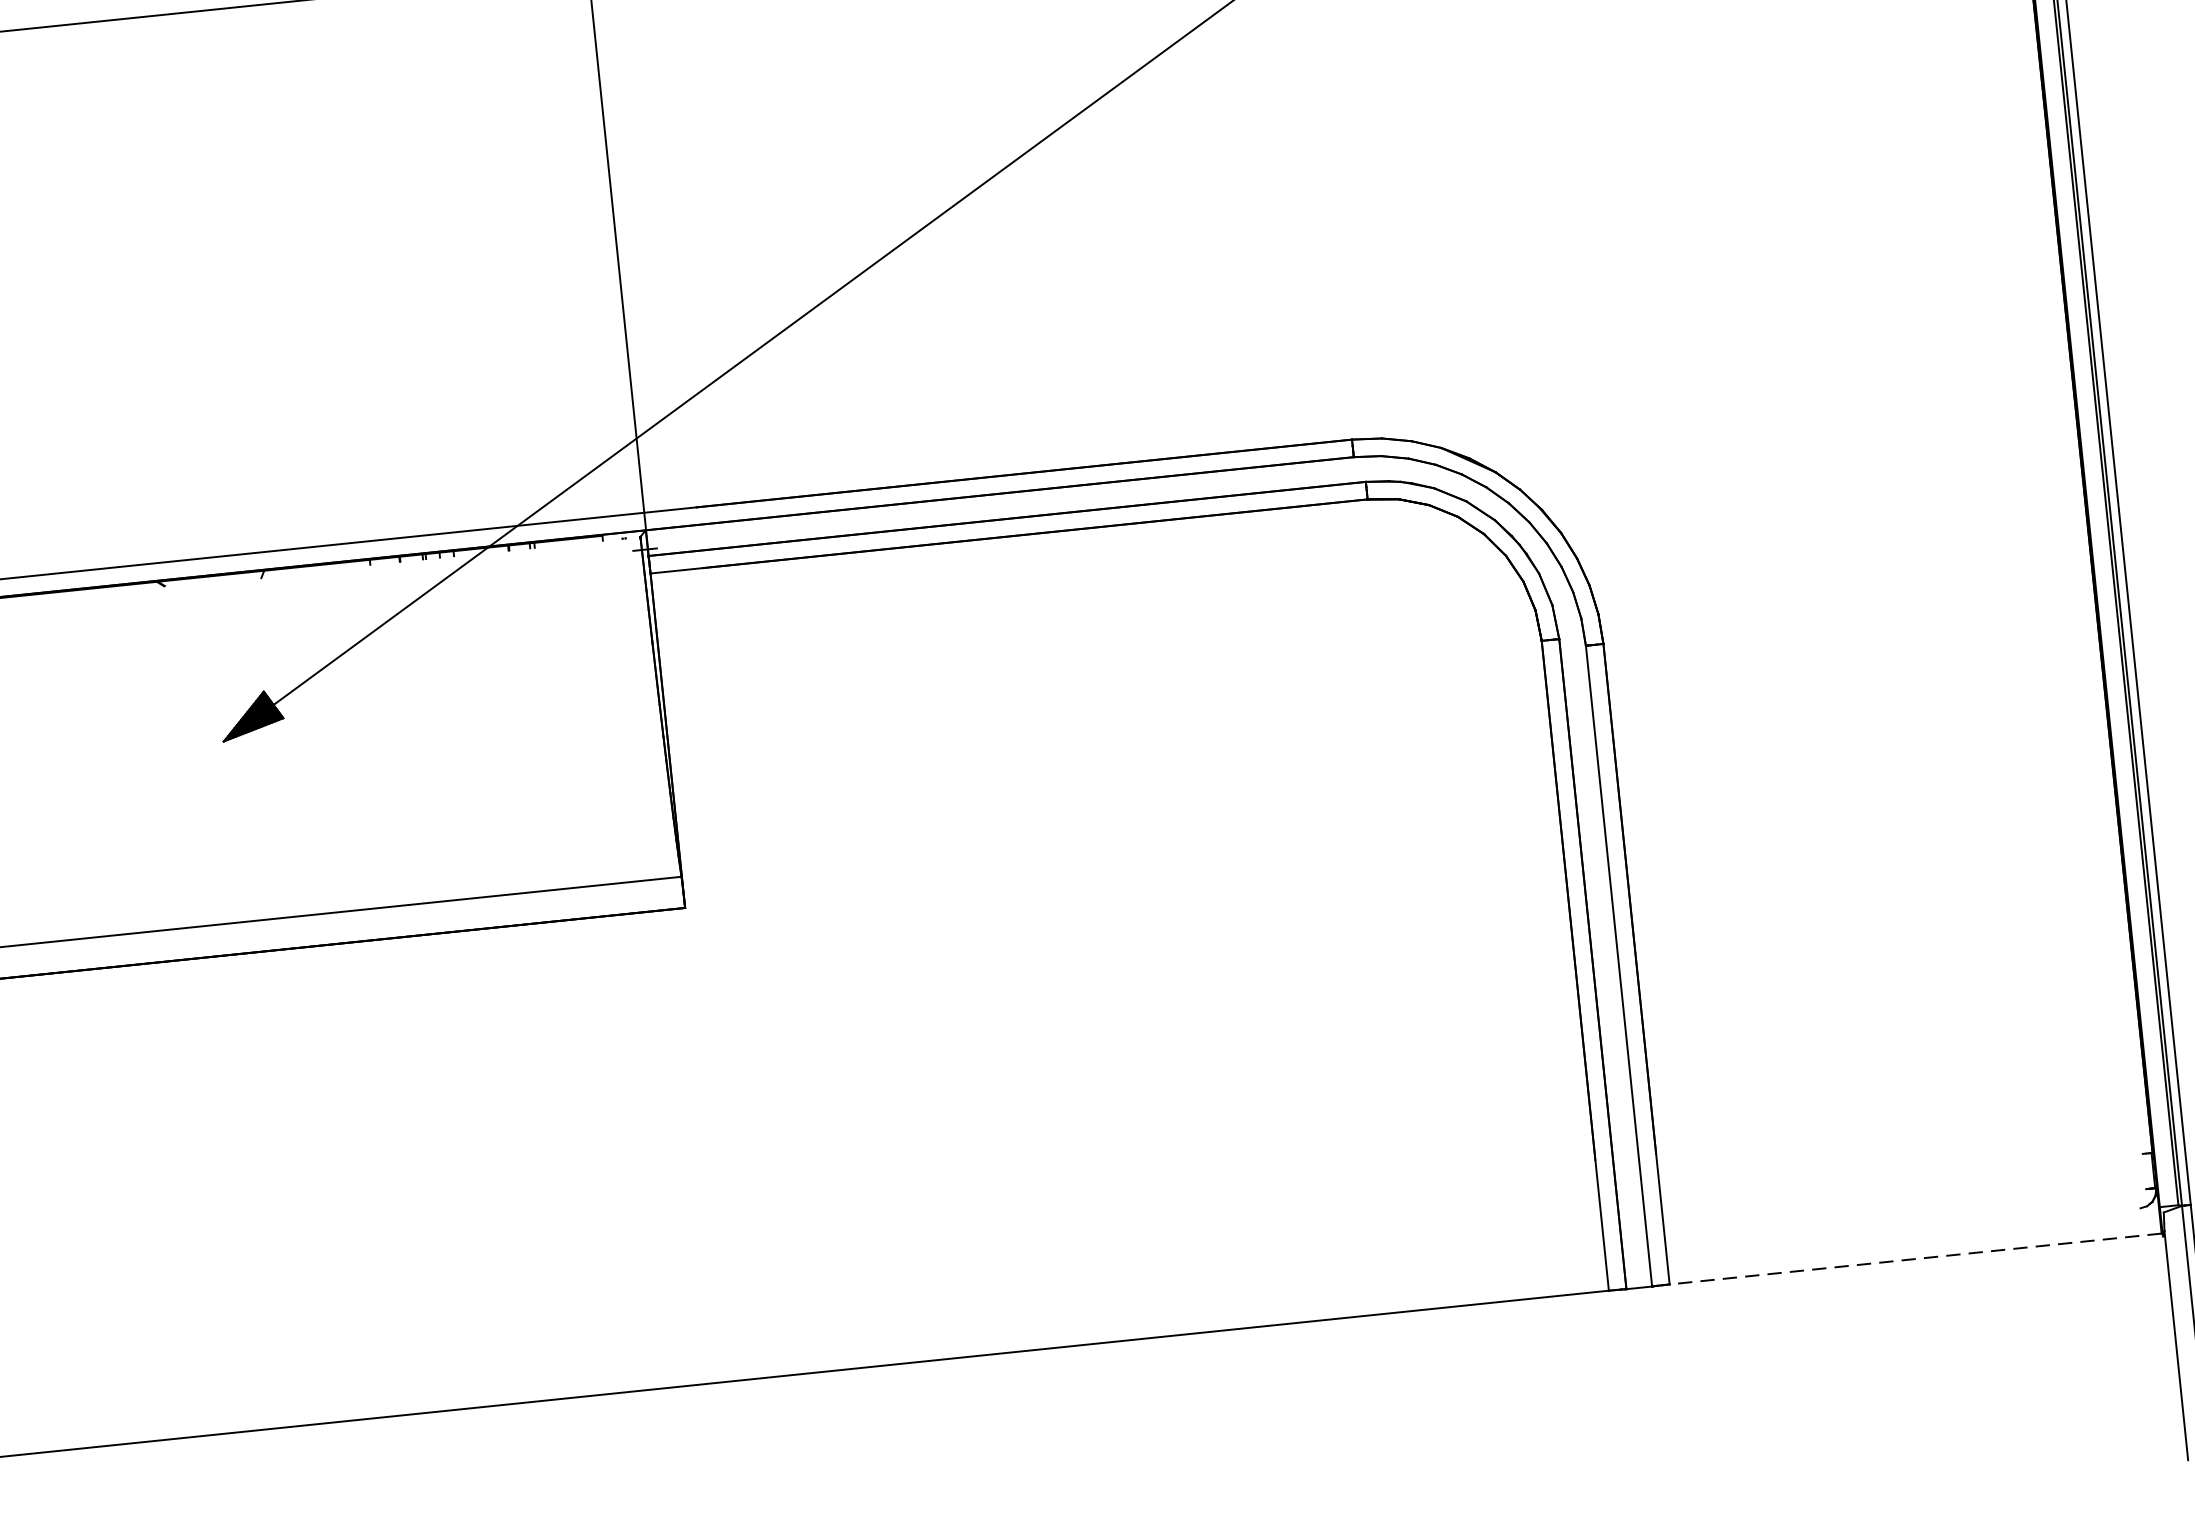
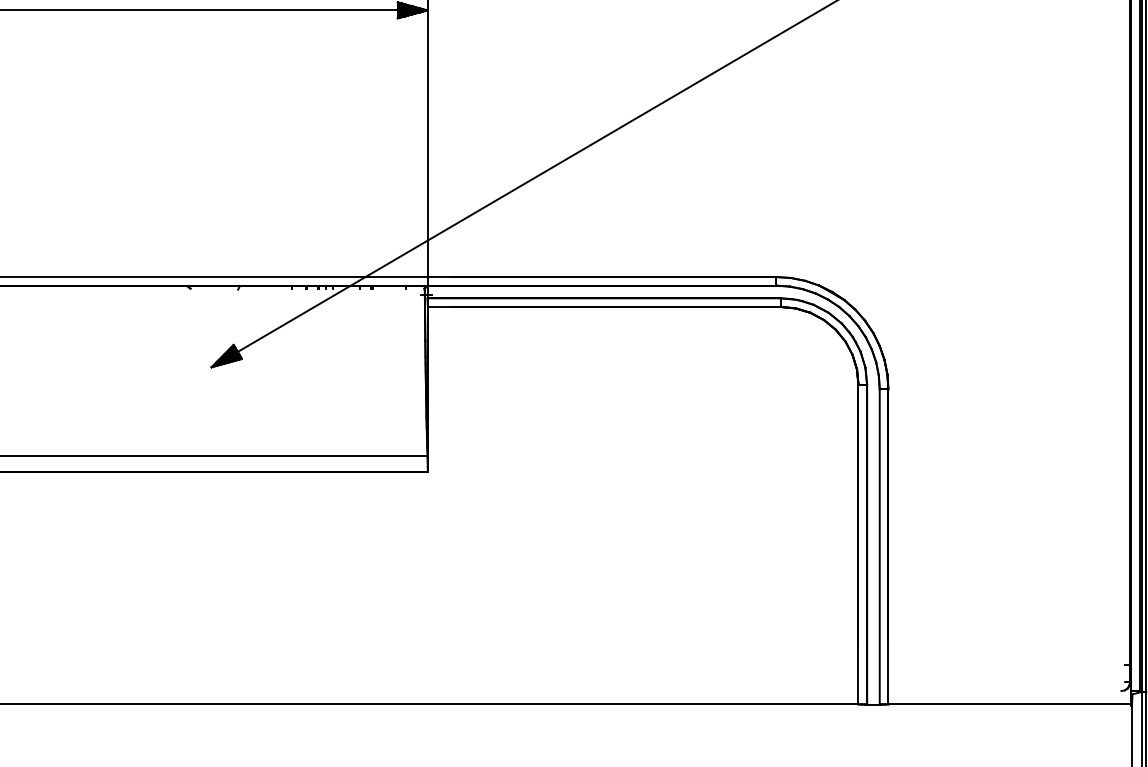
line: (1913, 1259) -> (1008, 704), dashed -> solid

